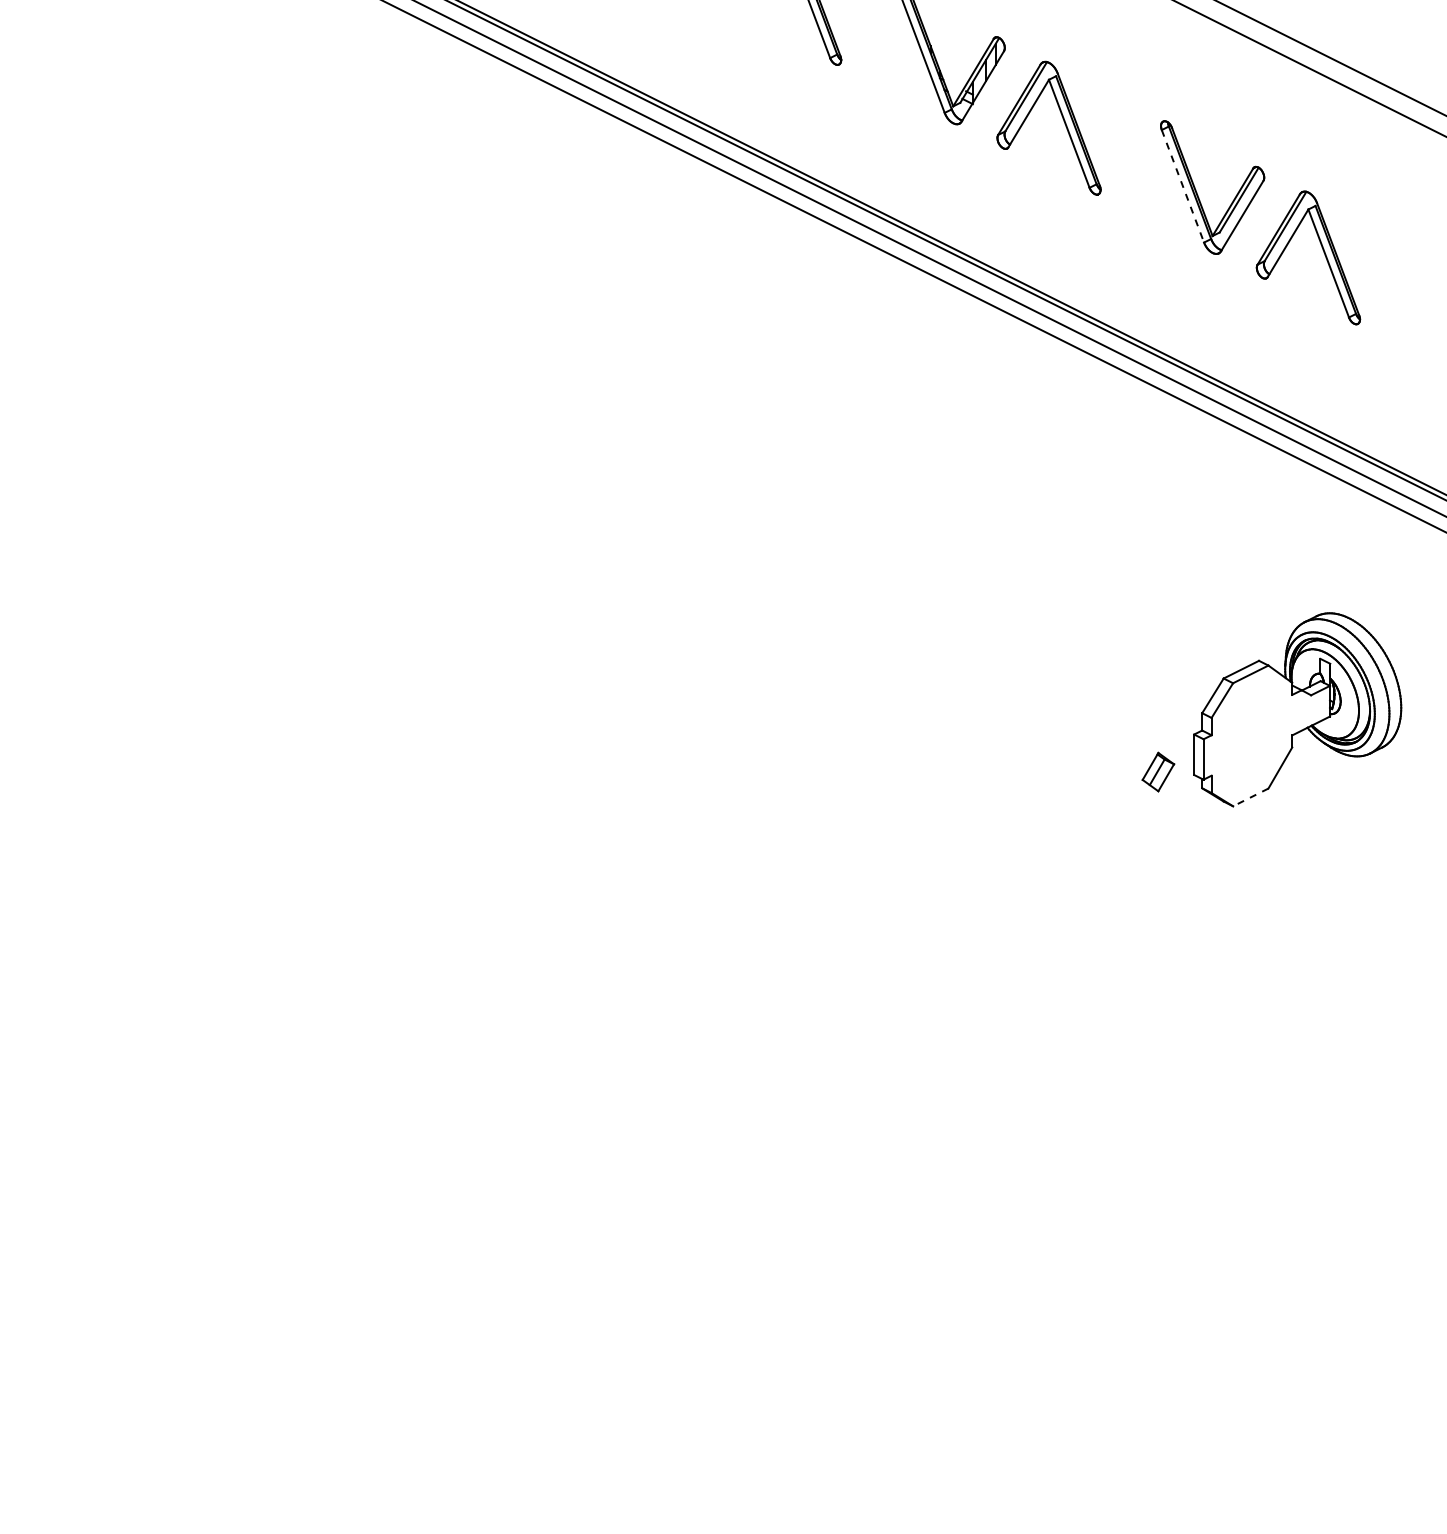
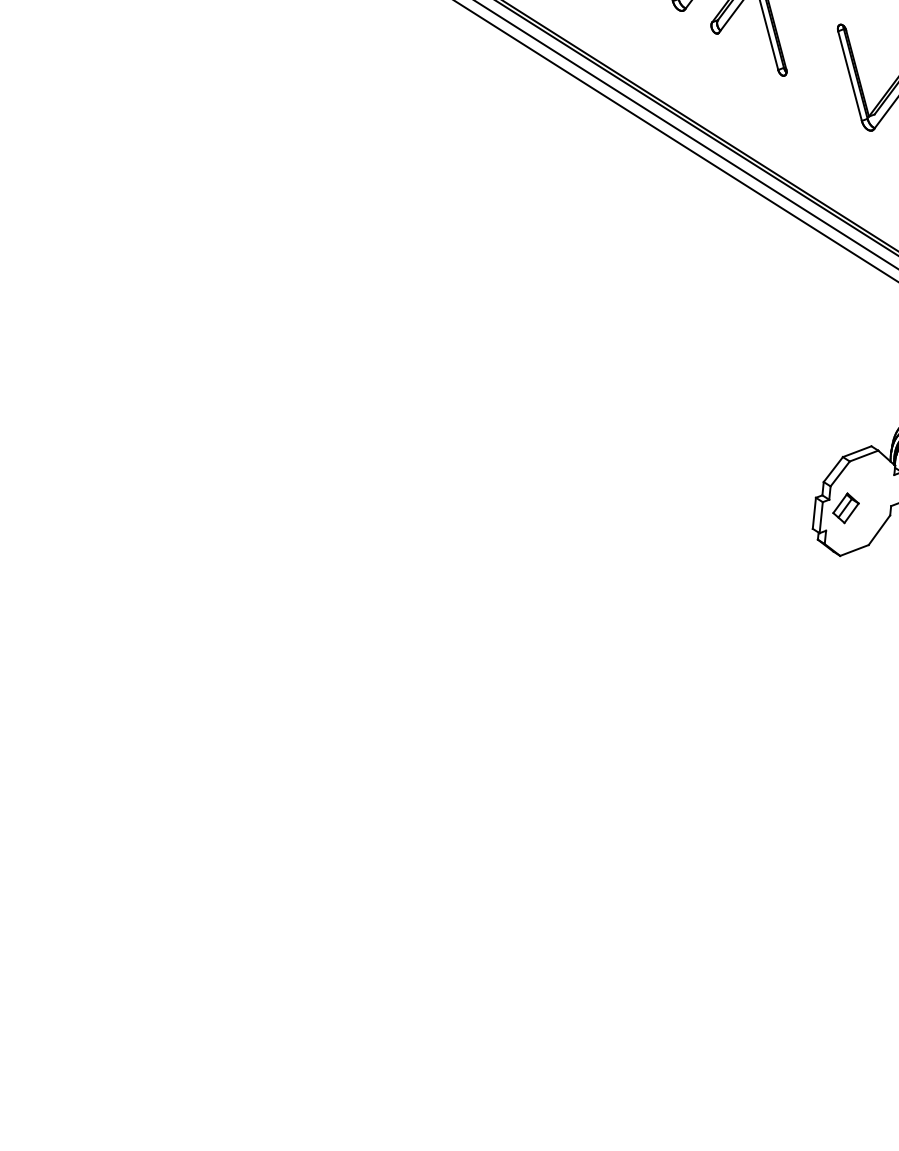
line: (1183, 186) -> (850, 76), dashed -> solid
part: (1158, 771) -> (846, 507), moved
line: (1250, 797) -> (854, 550), dashed -> solid

